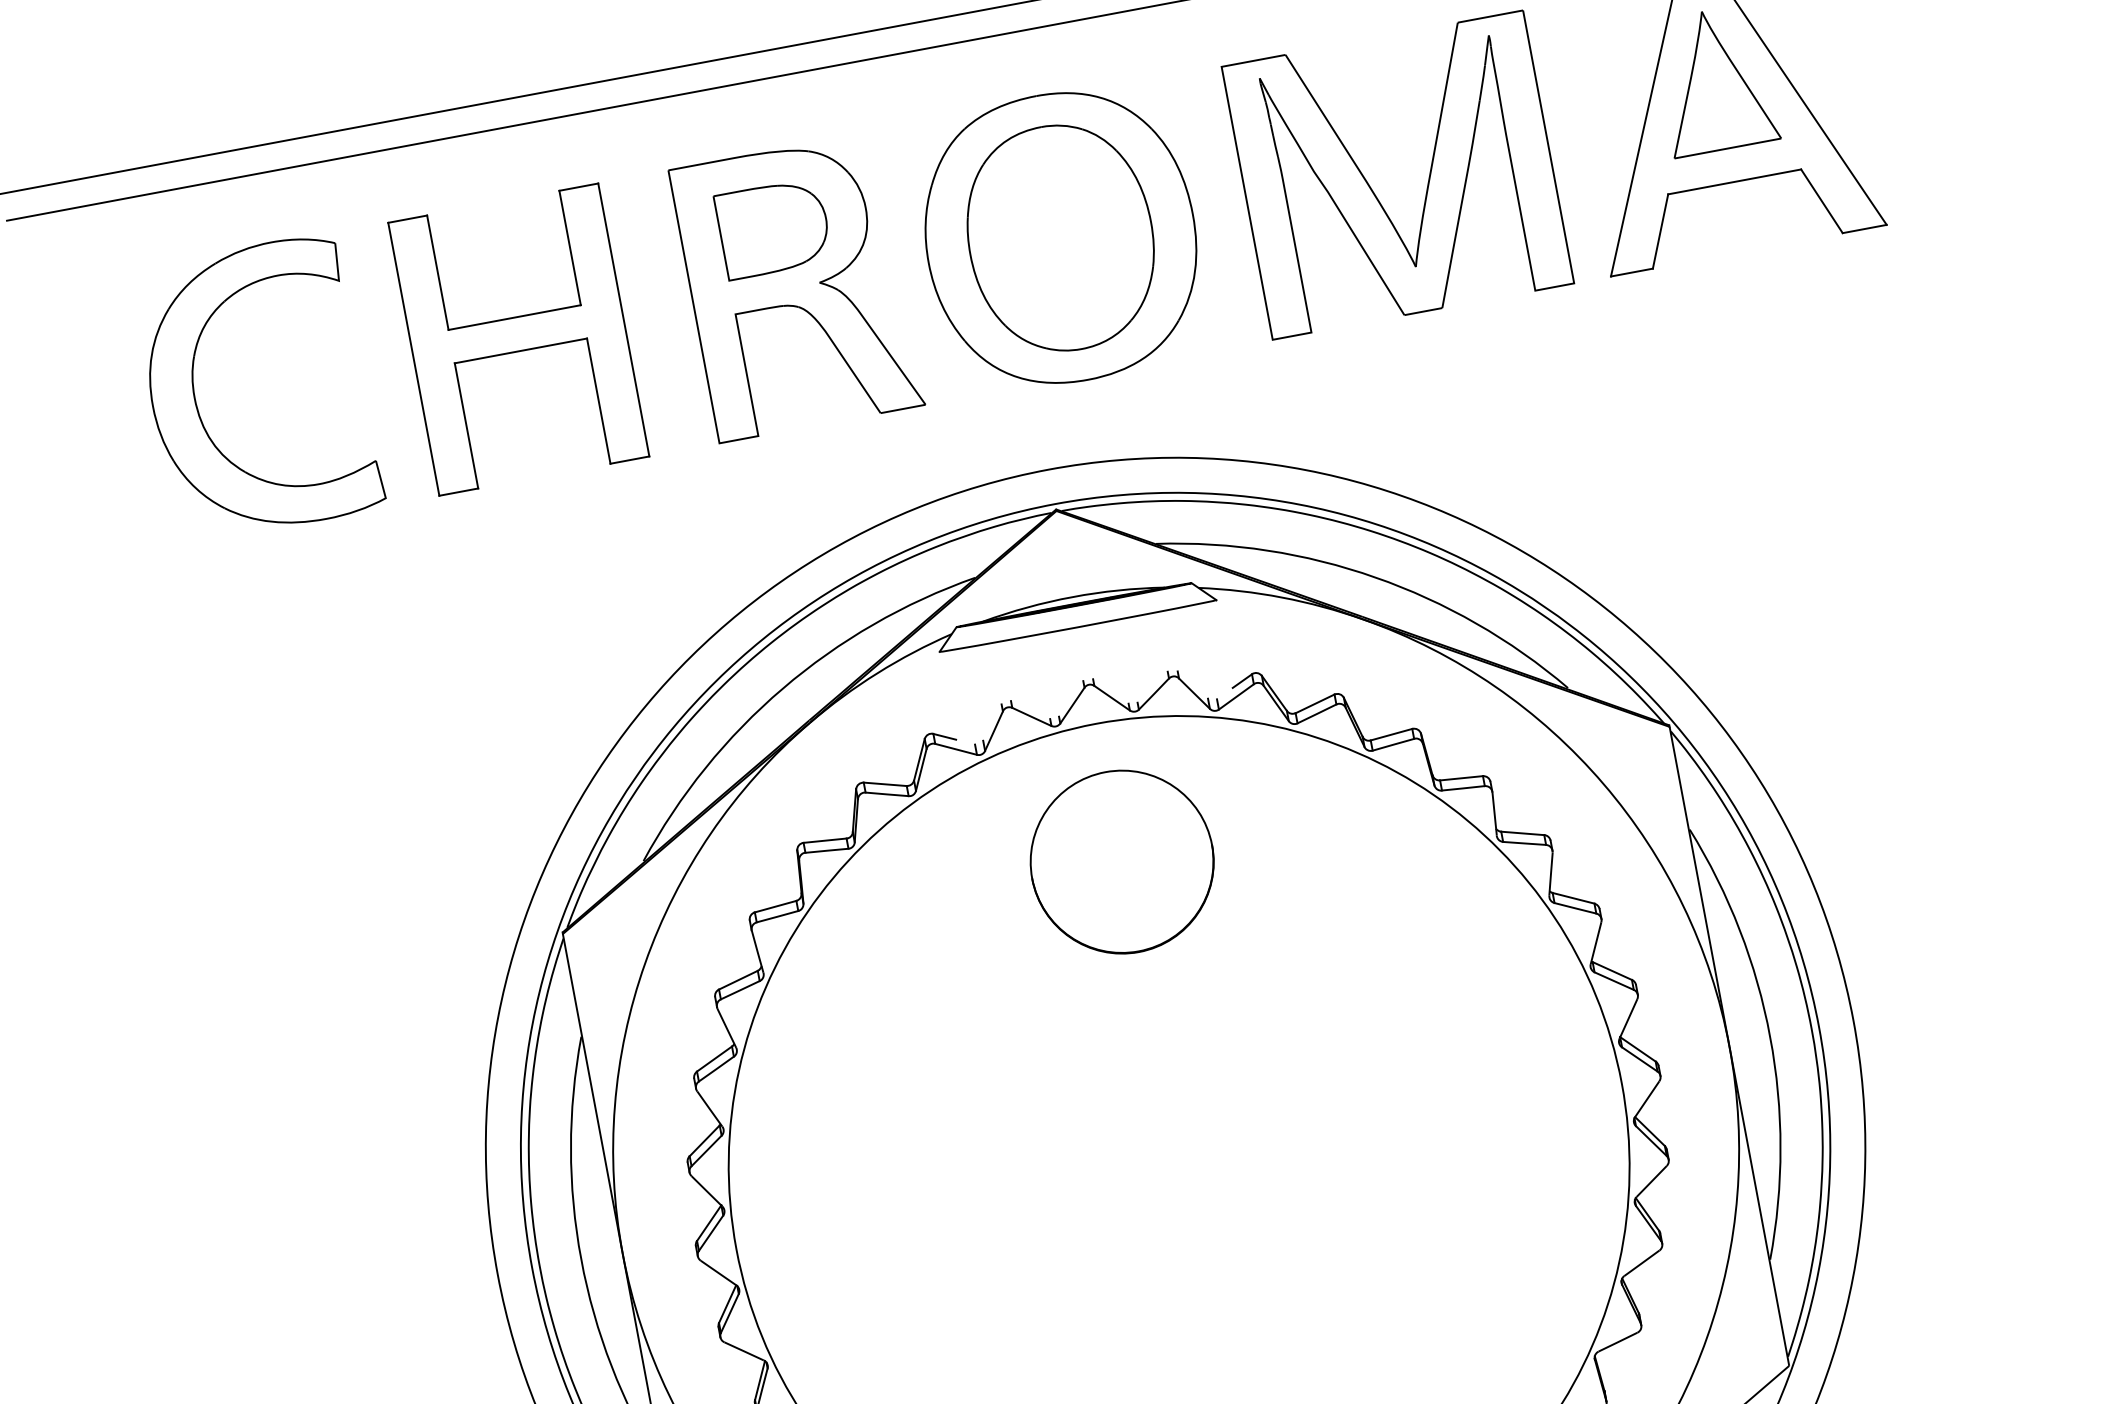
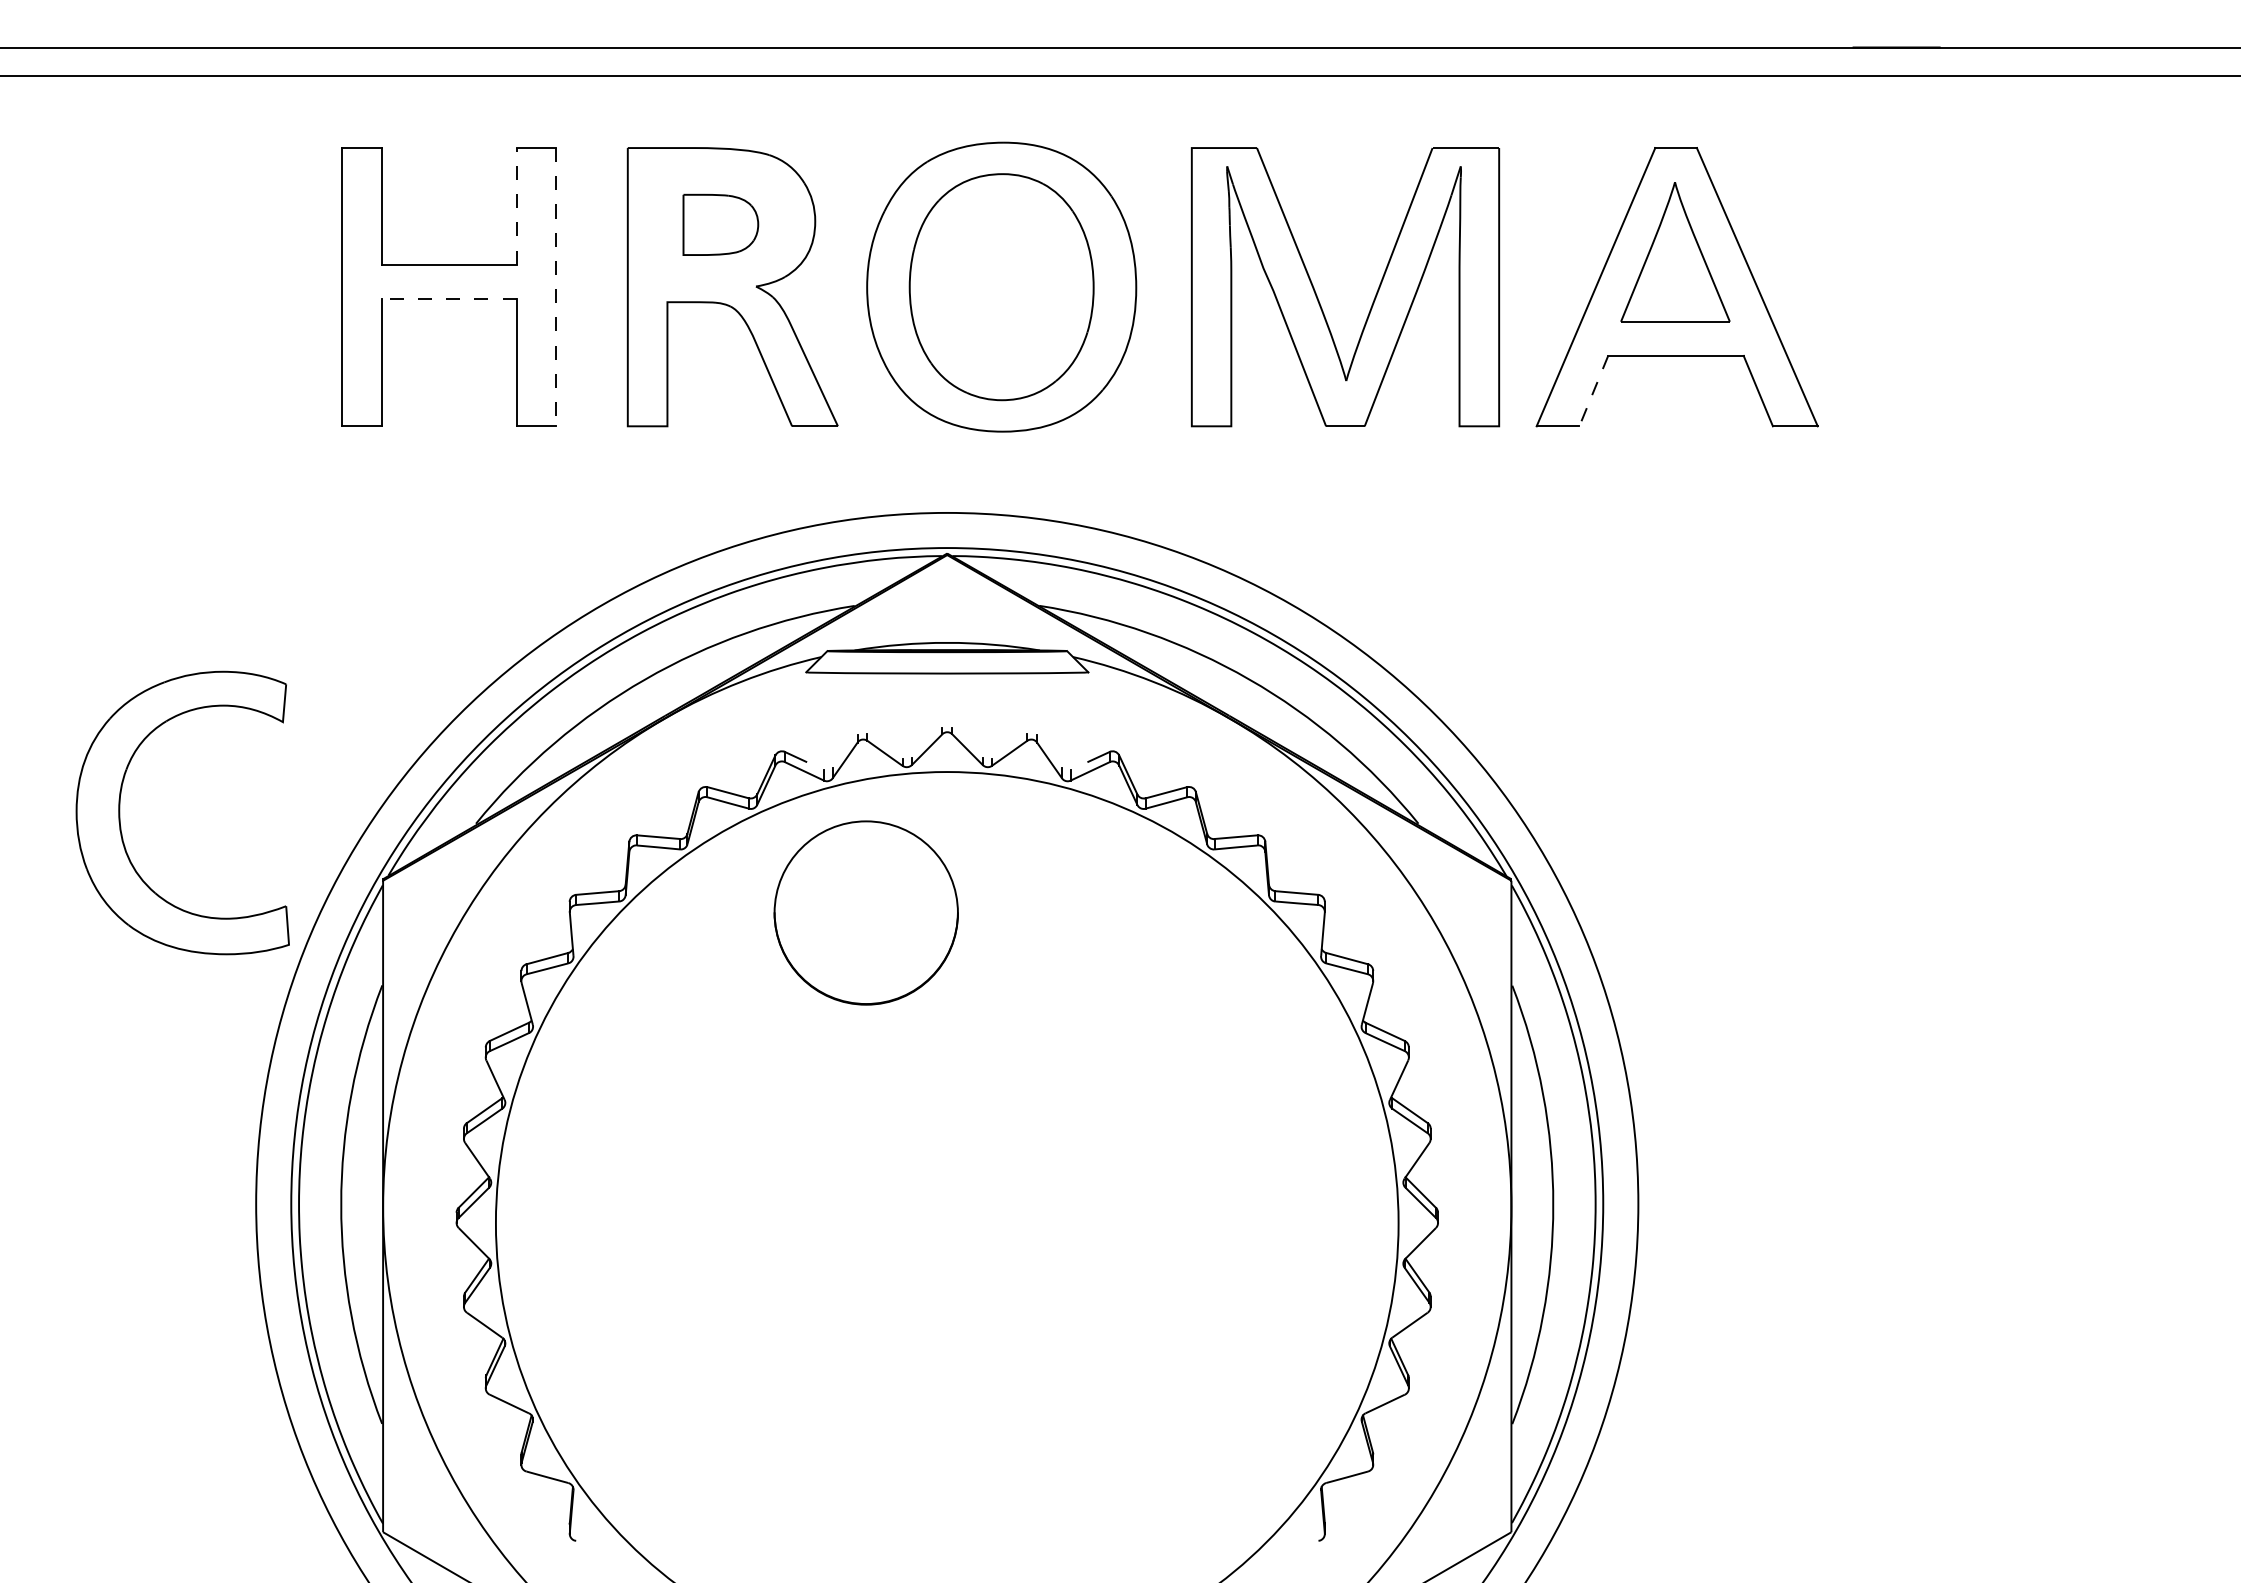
part: (773, 228) -> (720, 224), size x0.7
line: (1660, 231) -> (1593, 391), solid -> dashed
line: (569, 247) -> (516, 205), solid -> dashed
line: (624, 320) -> (556, 287), solid -> dashed
line: (520, 350) -> (448, 298), solid -> dashed
part: (196, 399) -> (120, 812), moved
part: (1121, 861) -> (865, 912), moved

